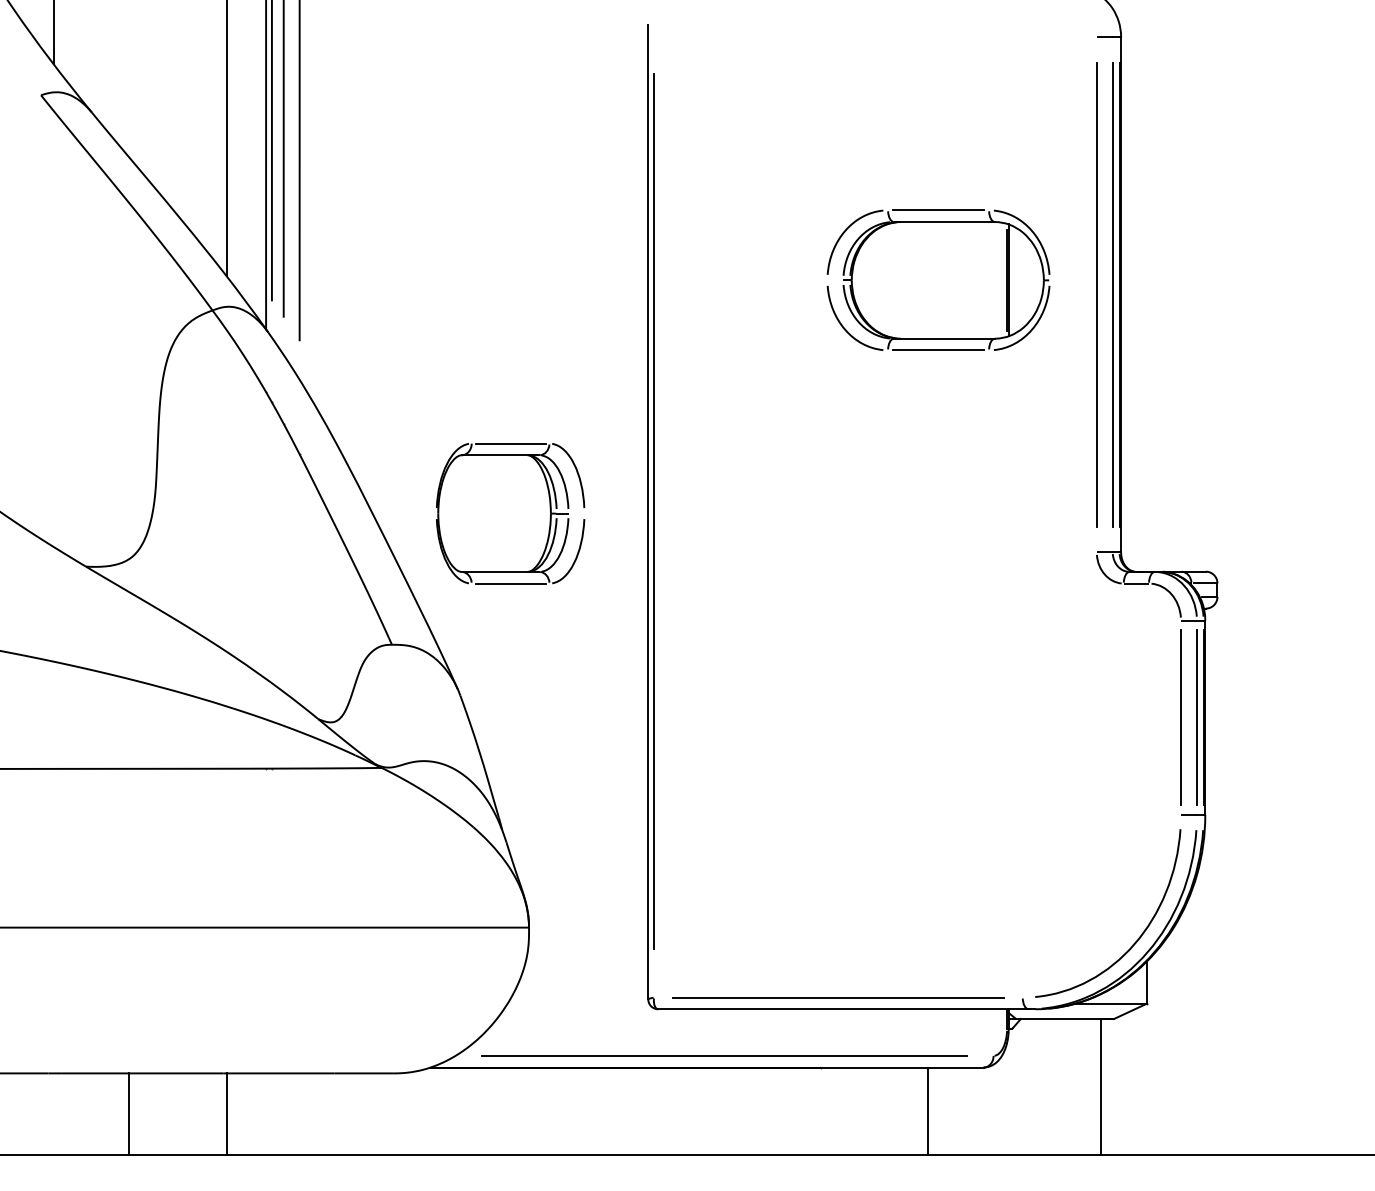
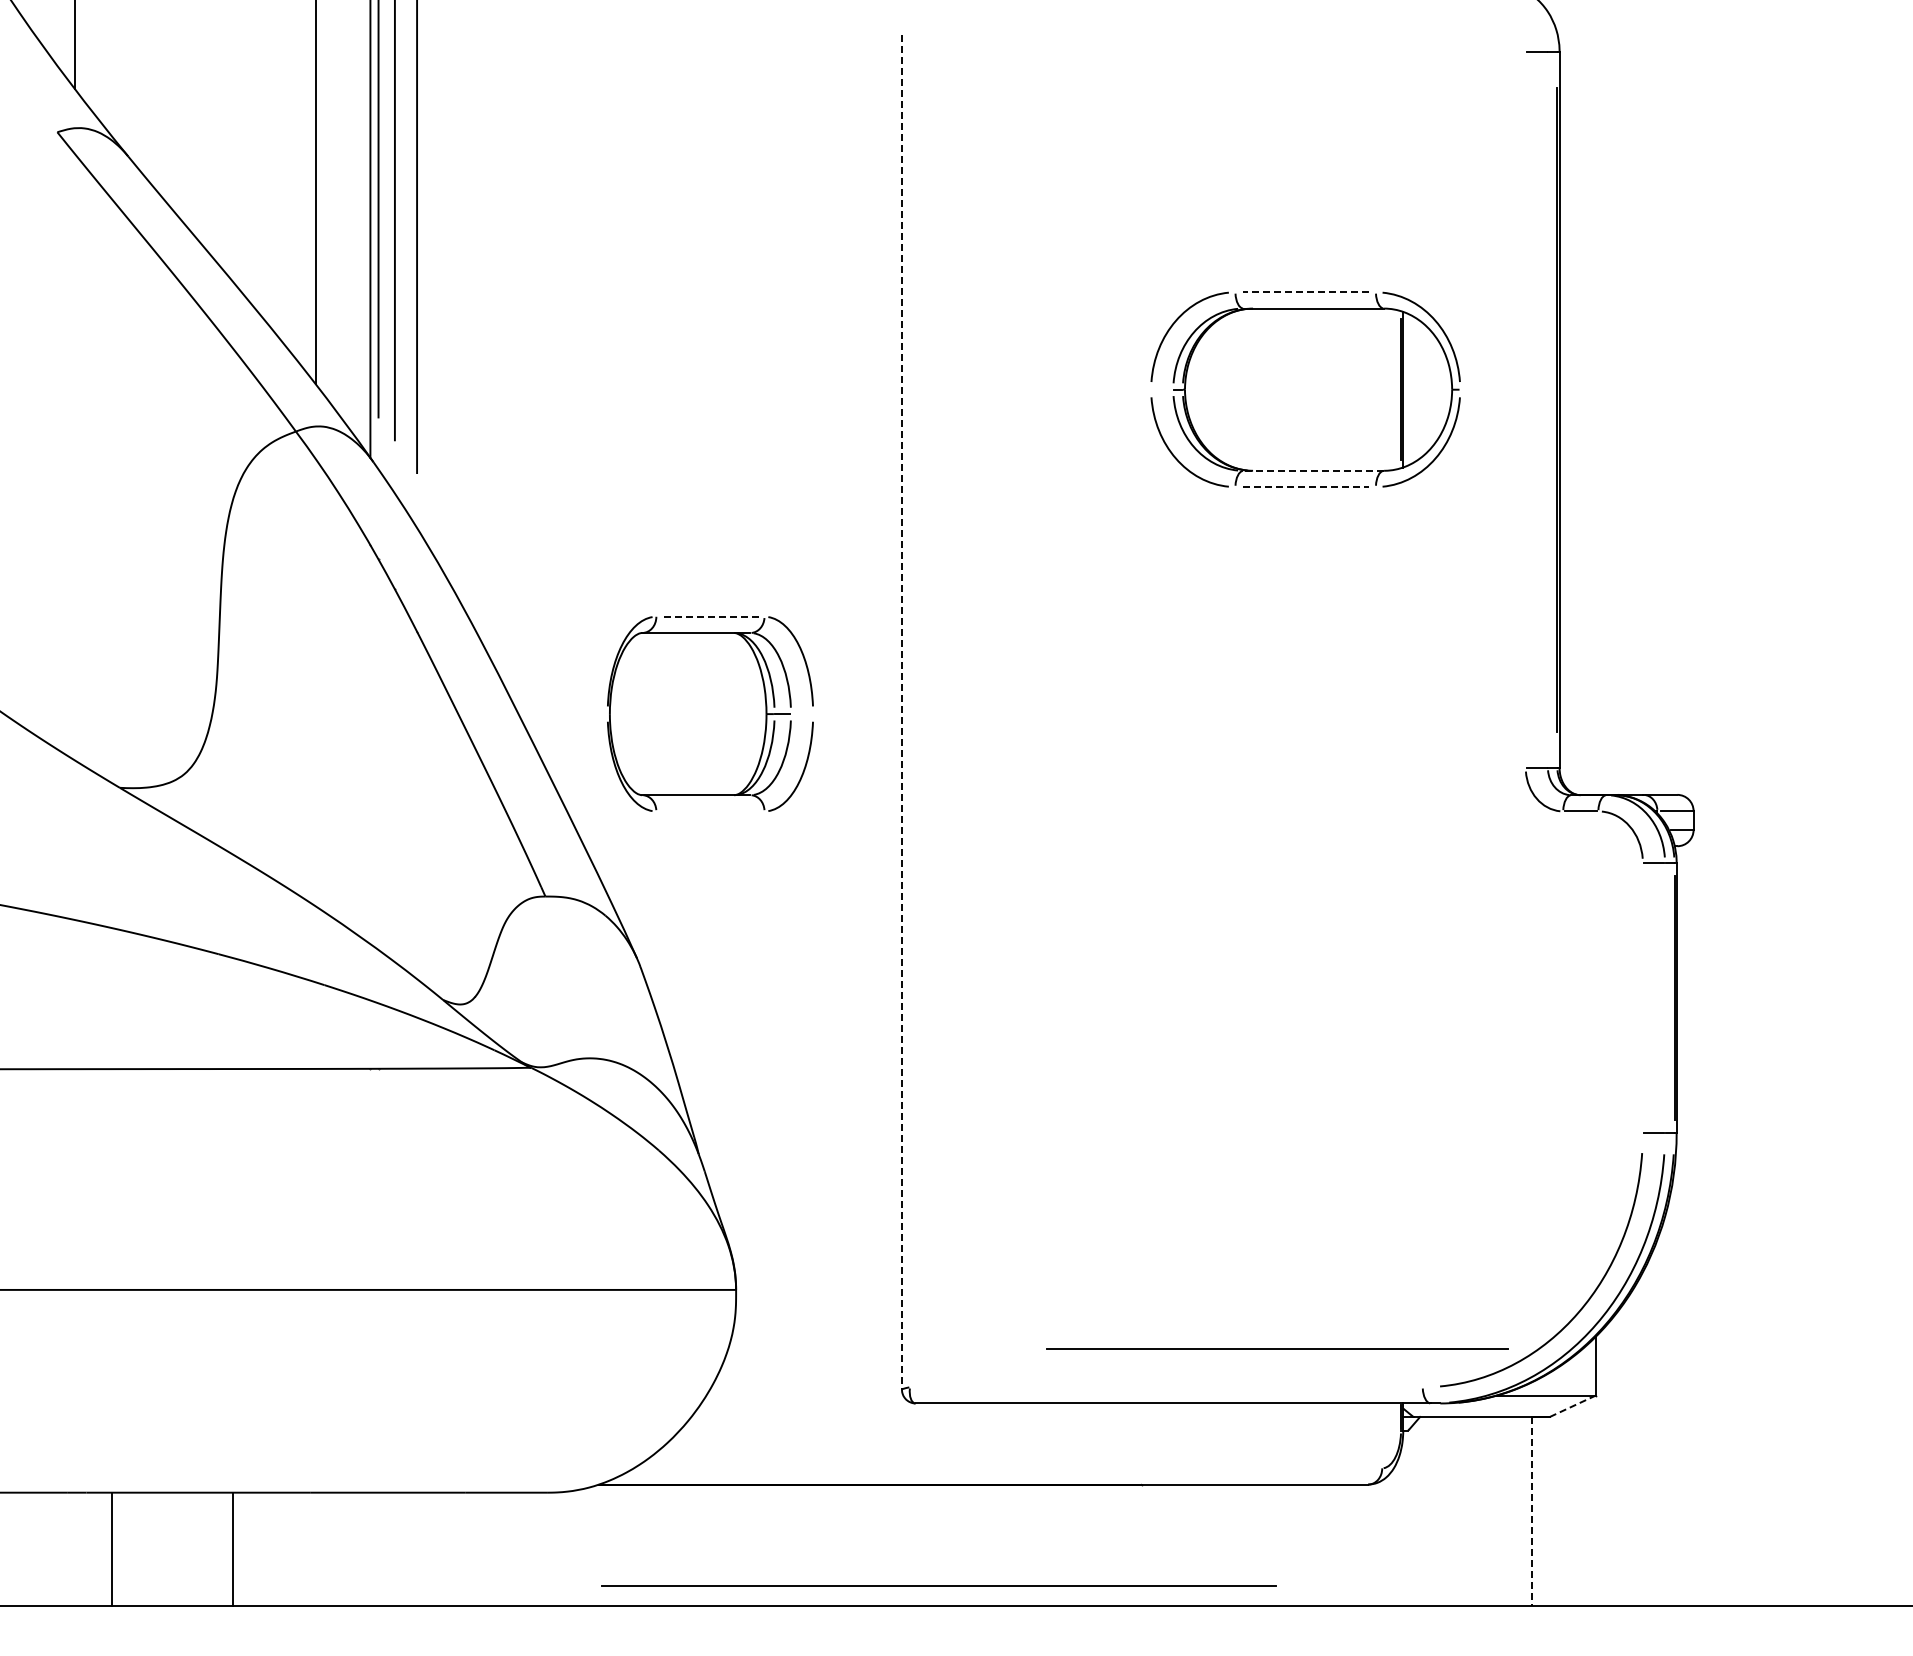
line: (938, 210) -> (1305, 292), solid -> dashed
line: (1096, 294) -> (1525, 409), removed
line: (1112, 294) -> (1547, 409), removed
line: (944, 338) -> (1313, 470), solid -> dashed
line: (939, 350) -> (1306, 487), solid -> dashed
line: (510, 443) -> (710, 616), solid -> dashed
line: (654, 511) -> (910, 710), removed
line: (647, 512) -> (901, 712), solid -> dashed
line: (510, 583) -> (710, 811), removed
line: (1180, 717) -> (1642, 997), removed
line: (1196, 717) -> (1664, 997), removed
line: (838, 997) -> (1277, 1348), moved
line: (1131, 1011) -> (1573, 1406), solid -> dashed
line: (724, 1055) -> (938, 1585), moved
line: (1101, 1086) -> (1532, 1511), solid -> dashed
line: (928, 1111) -> (1291, 1545), removed
line: (129, 1114) -> (112, 1549), moved
line: (226, 1114) -> (232, 1549), moved

